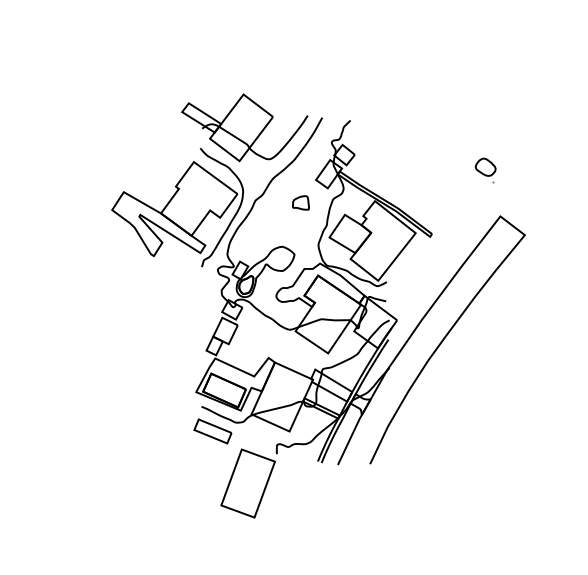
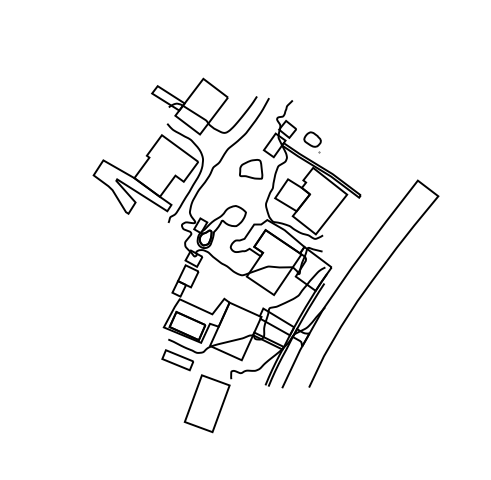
part: (485, 170) -> (312, 142), moved
part: (301, 203) -> (251, 169), size x1.67

